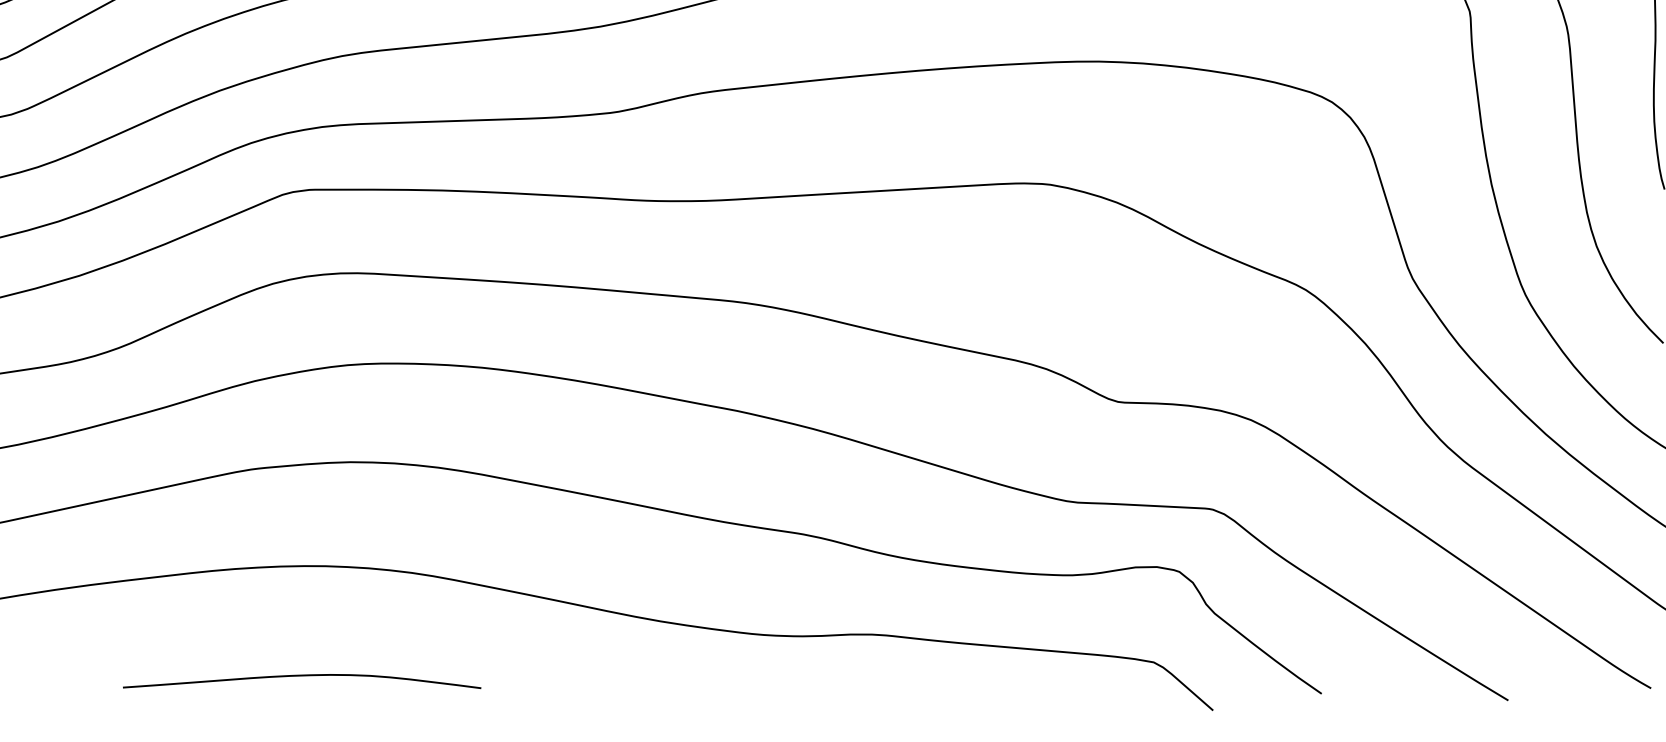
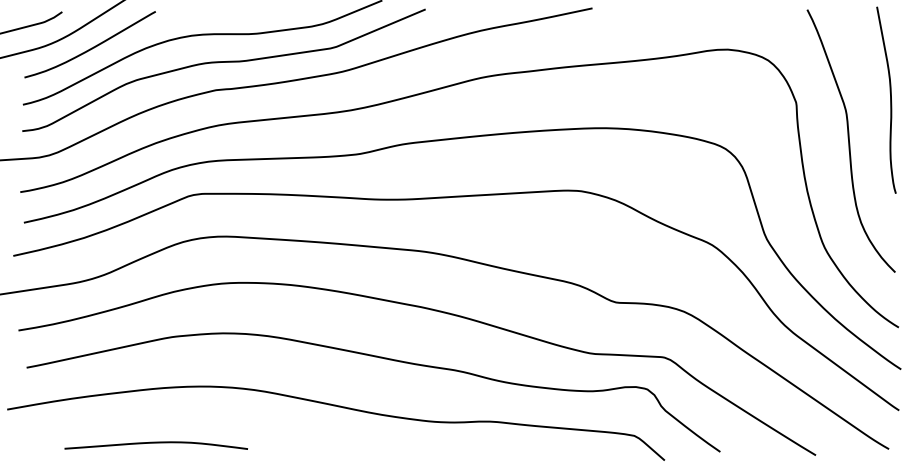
curve: (300, 677) -> (155, 443), moved

